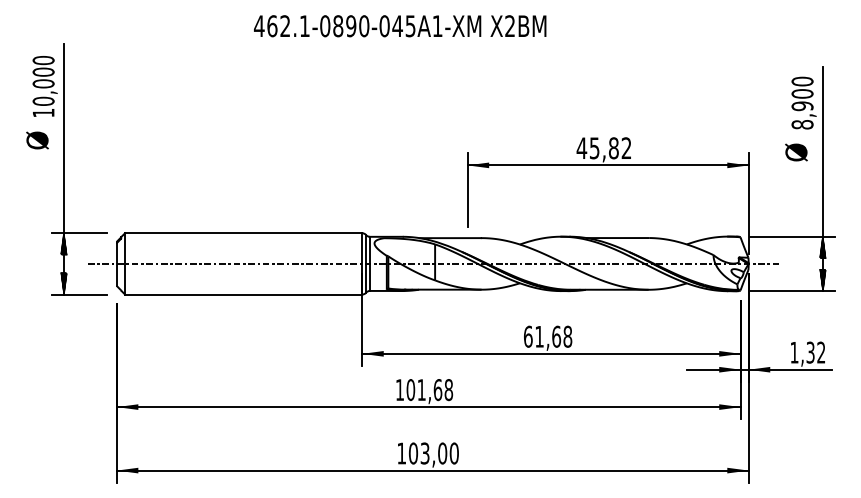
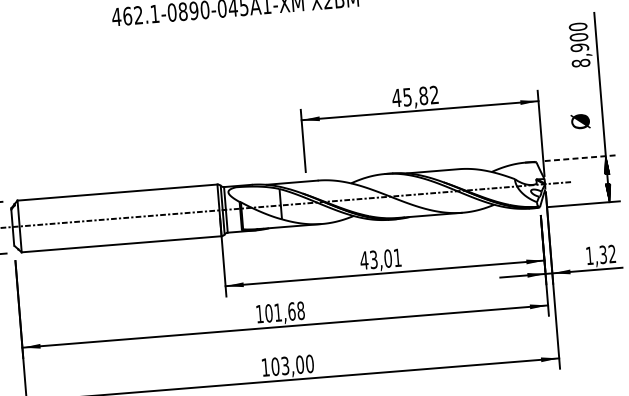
text: (796, 152) -> (580, 121), moved
line: (793, 236) -> (581, 158), solid -> dashed
text: (547, 336) -> (380, 259), 61,68 -> 43,01

